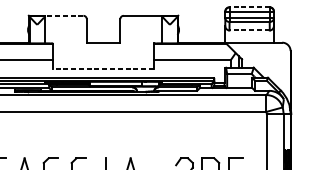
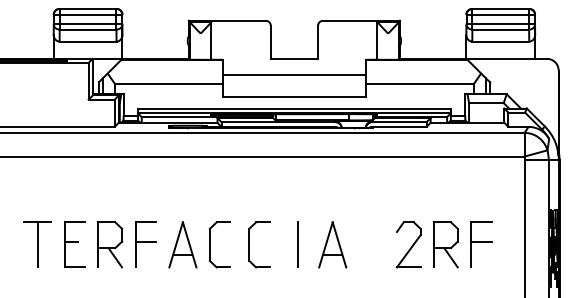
line: (249, 7) -> (500, 9), dashed -> solid
line: (63, 15) -> (238, 20), dashed -> solid
line: (249, 30) -> (500, 41), dashed -> solid
line: (103, 54) -> (294, 75), added
line: (102, 69) -> (293, 96), dashed -> solid

